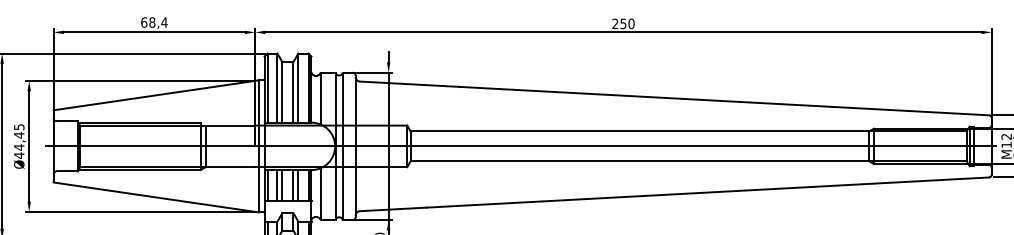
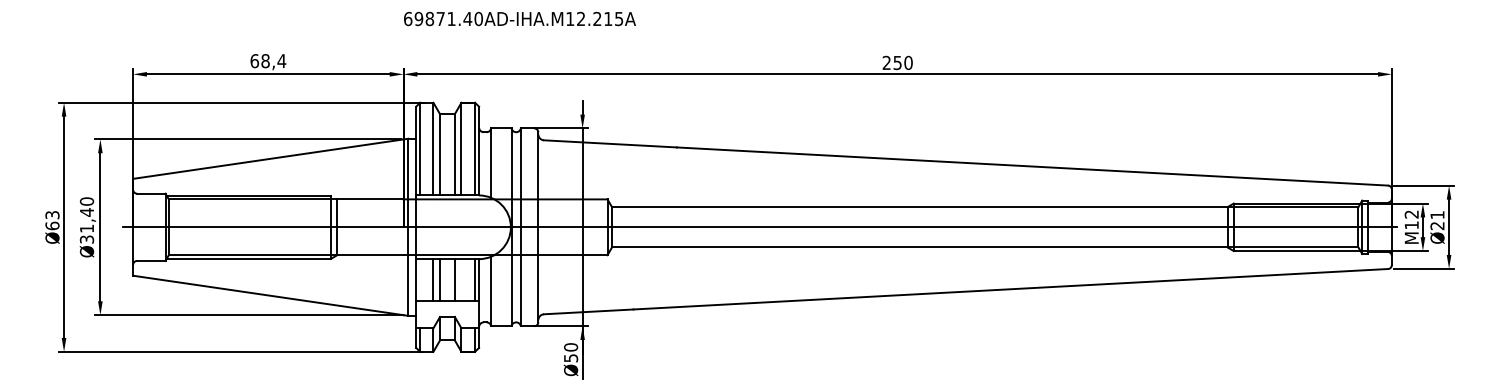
text: (18, 141) -> (86, 220), Ø44,45 -> Ø31,40
line: (267, 185) -> (420, 279), removed
line: (298, 185) -> (461, 279), removed

